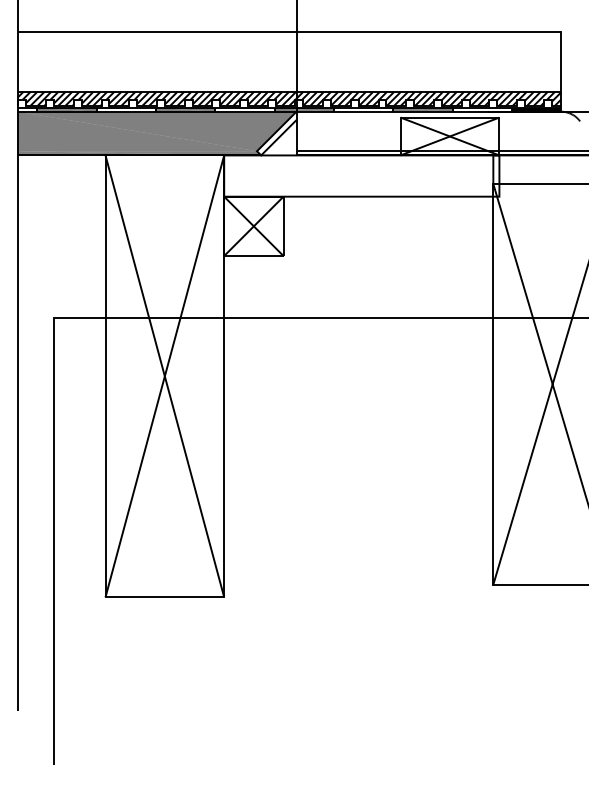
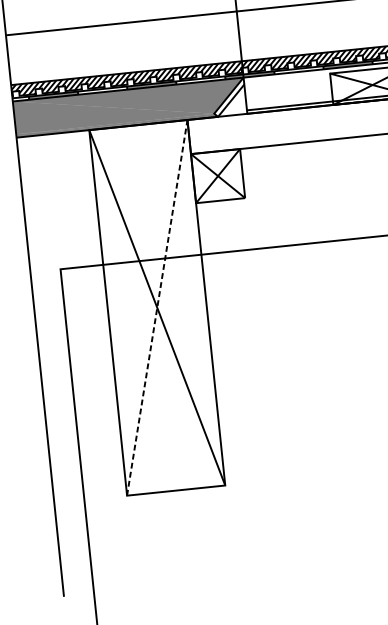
line: (164, 376) -> (157, 307), solid -> dashed

